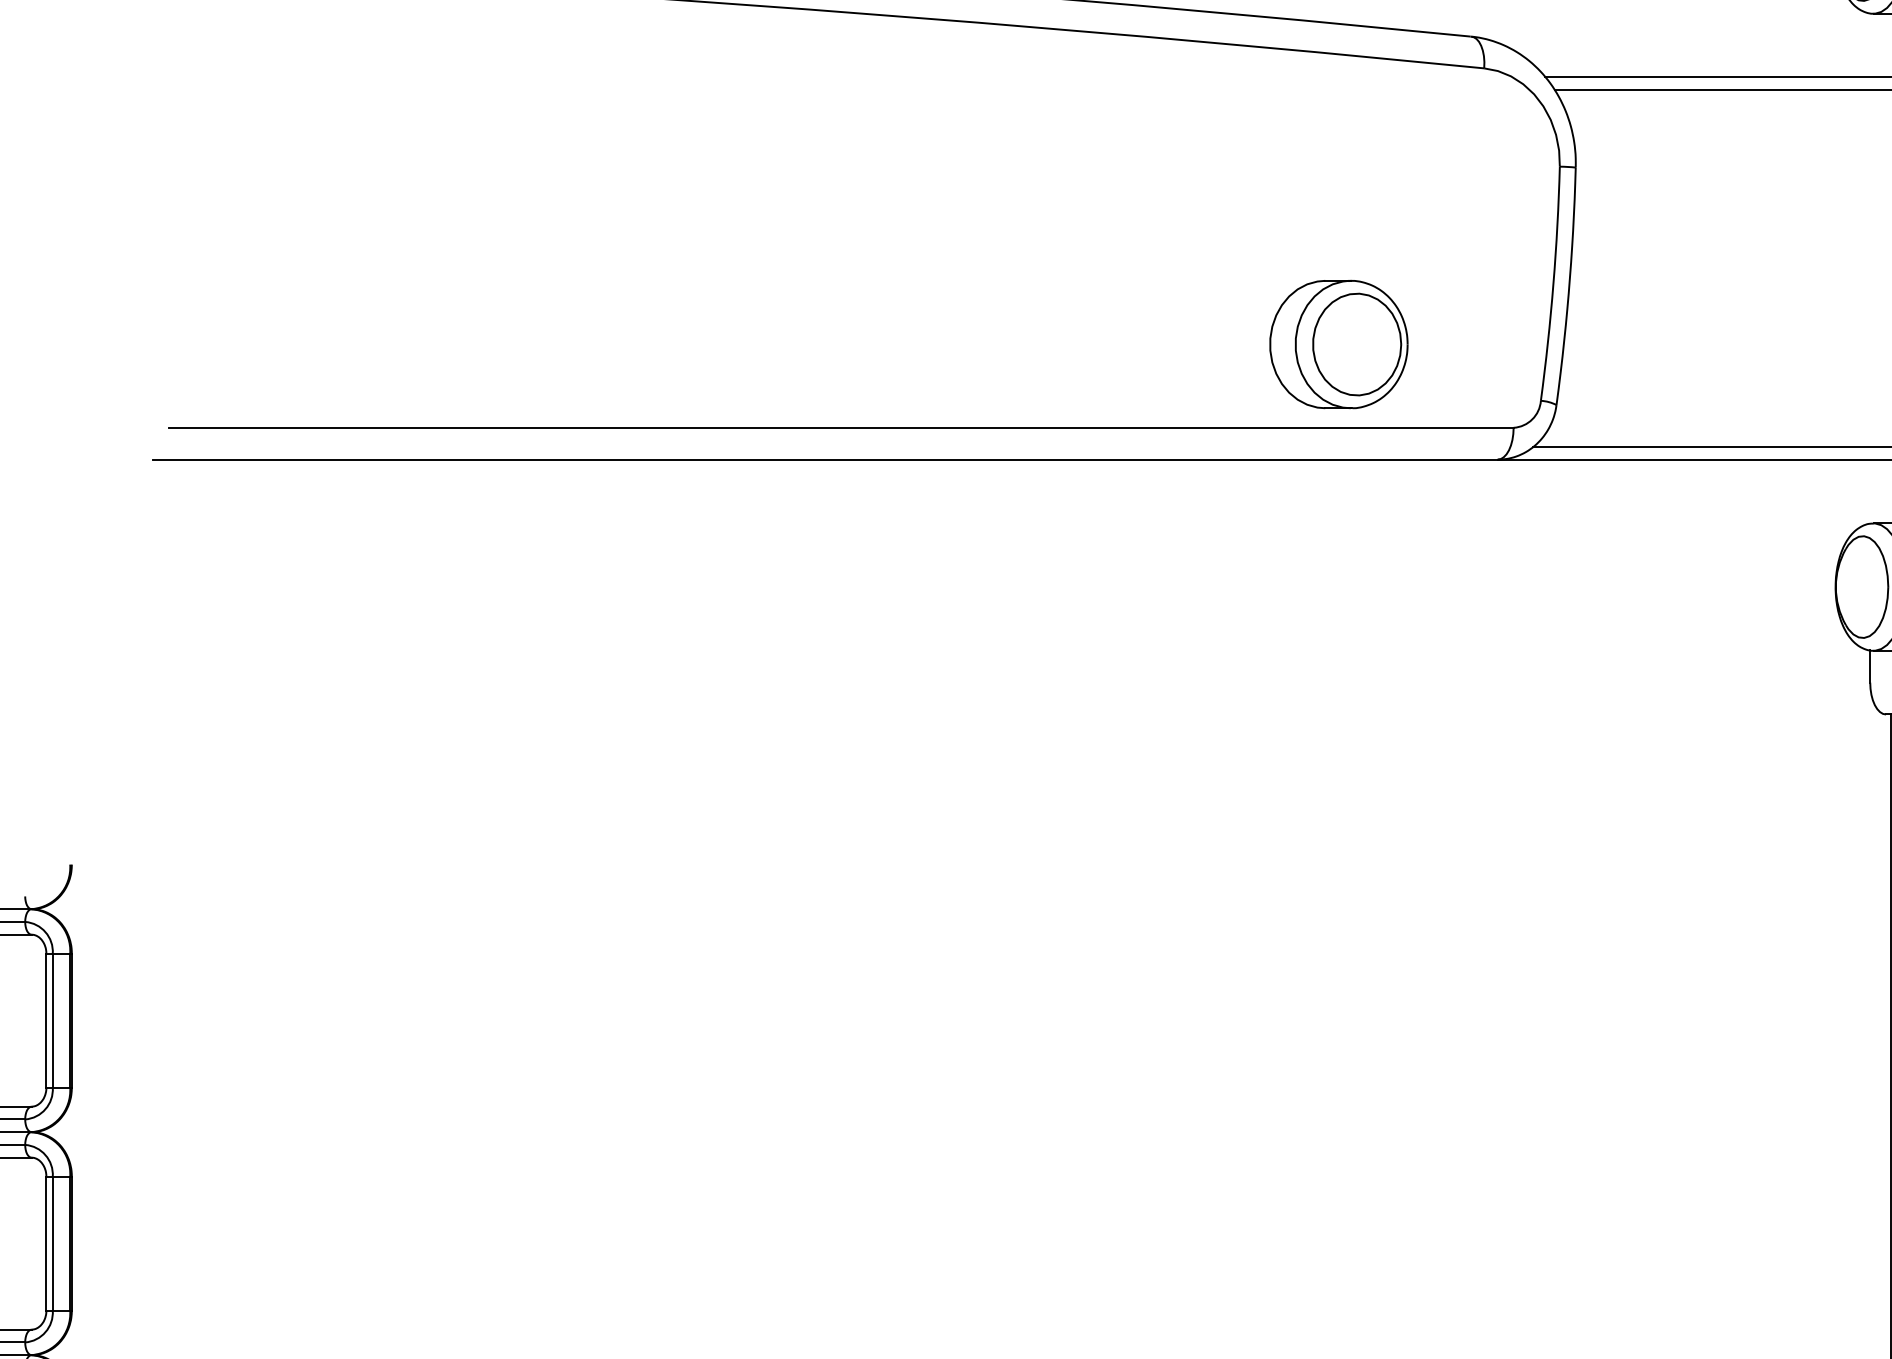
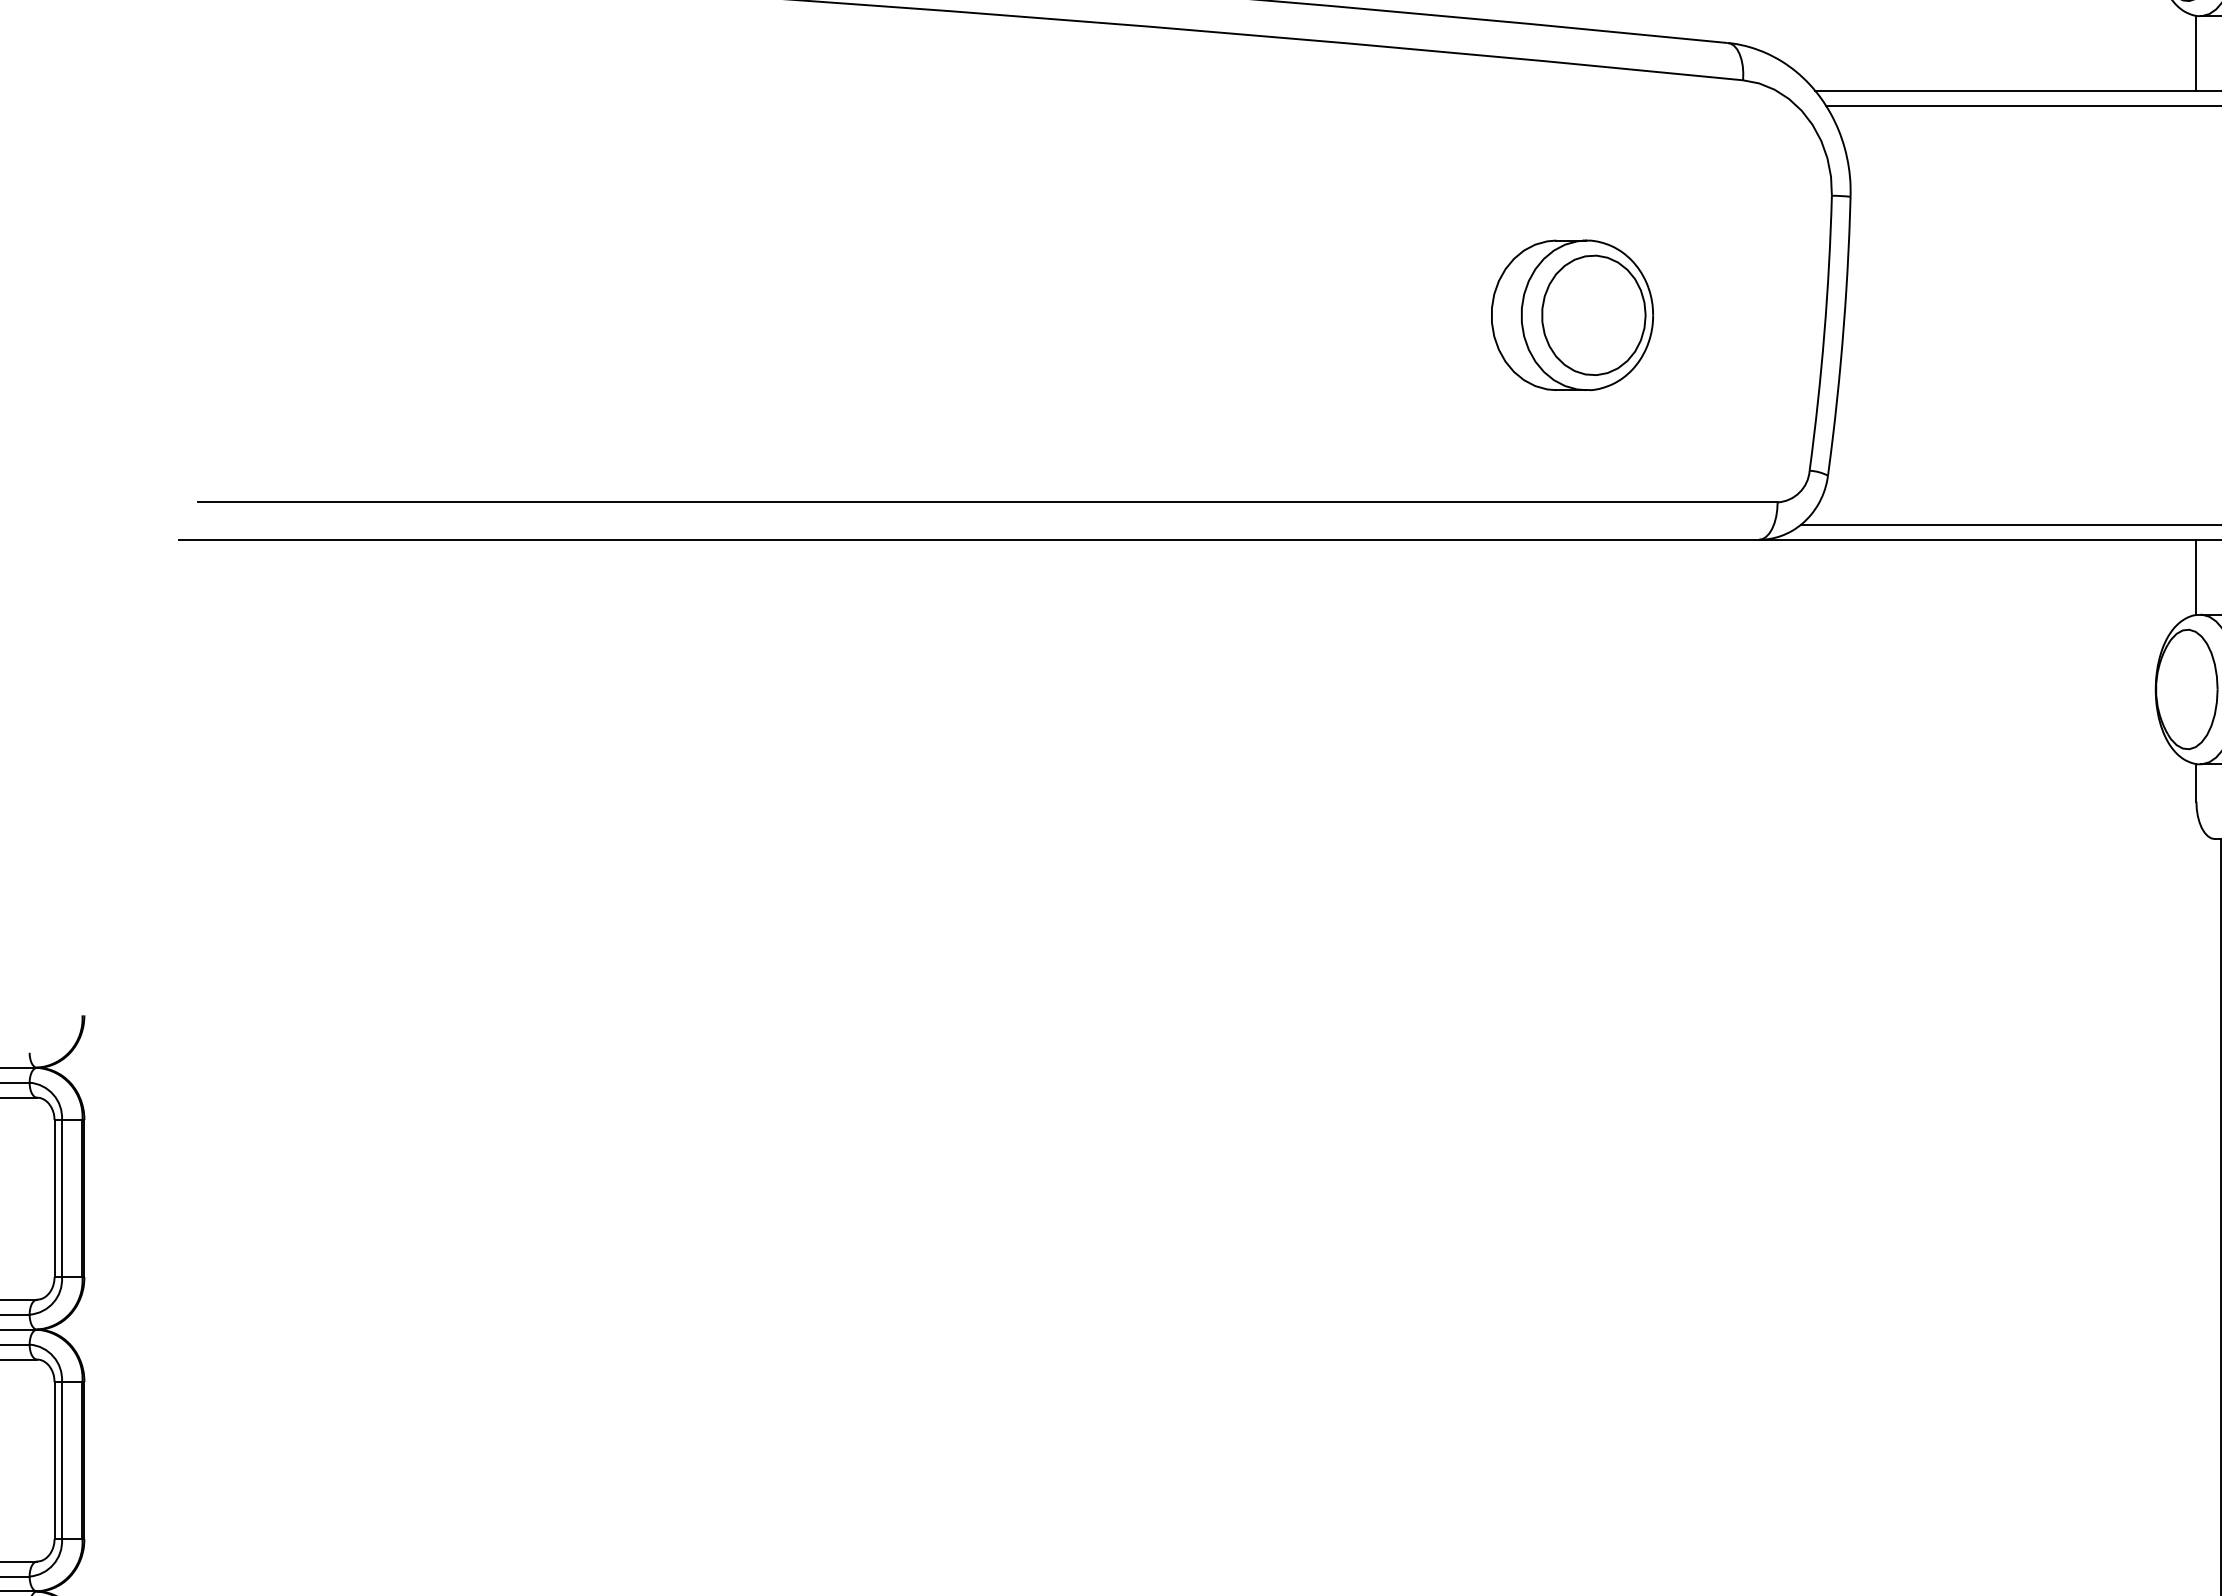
line: (1870, 45) -> (2196, 53), added
part: (1338, 344) -> (1571, 315), moved
line: (1870, 491) -> (2196, 577), added

